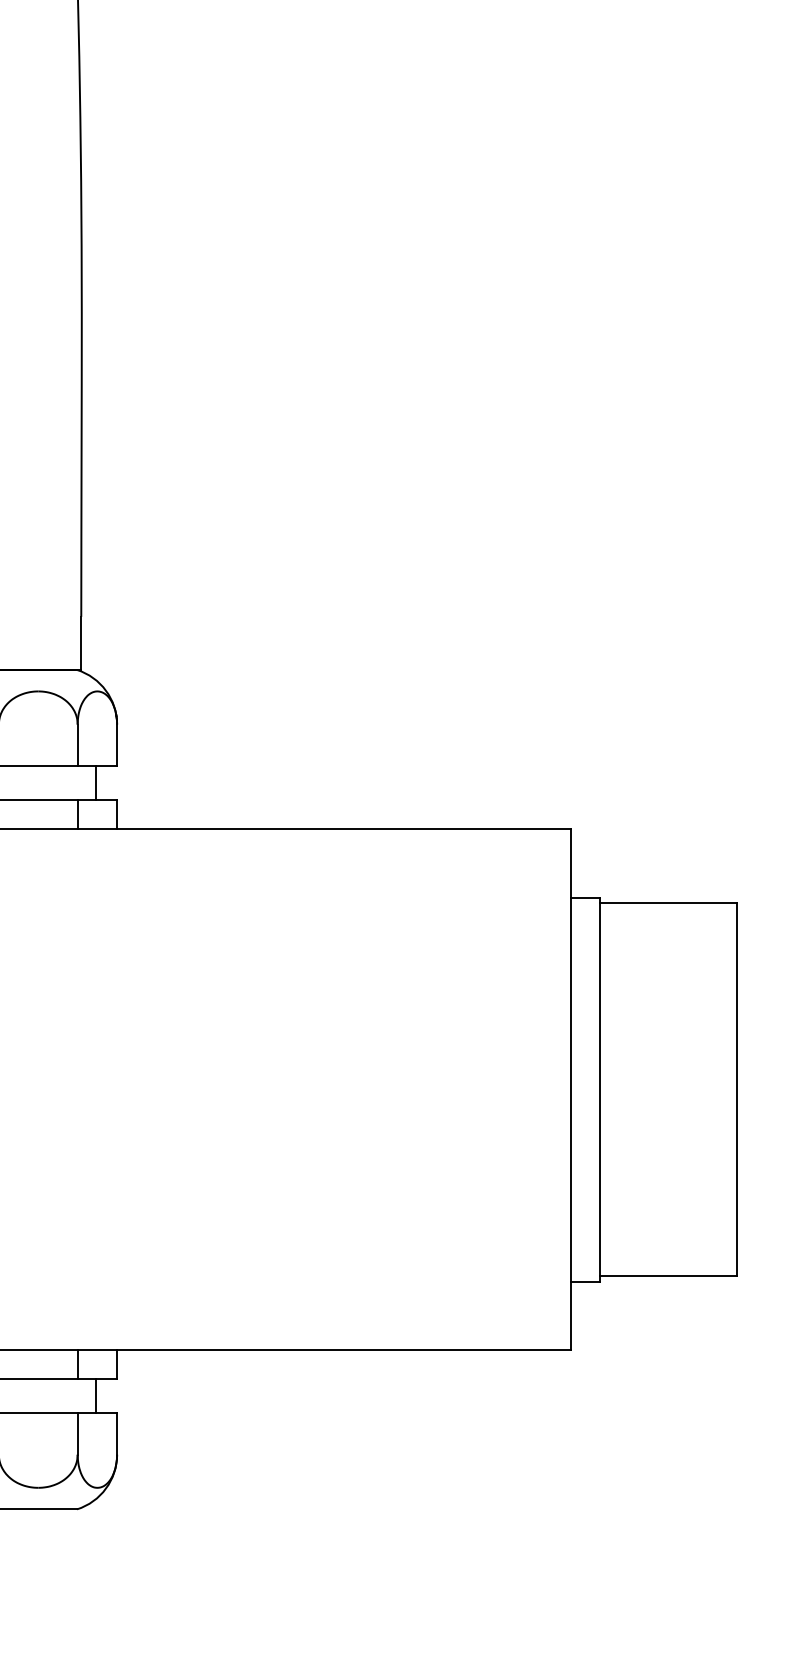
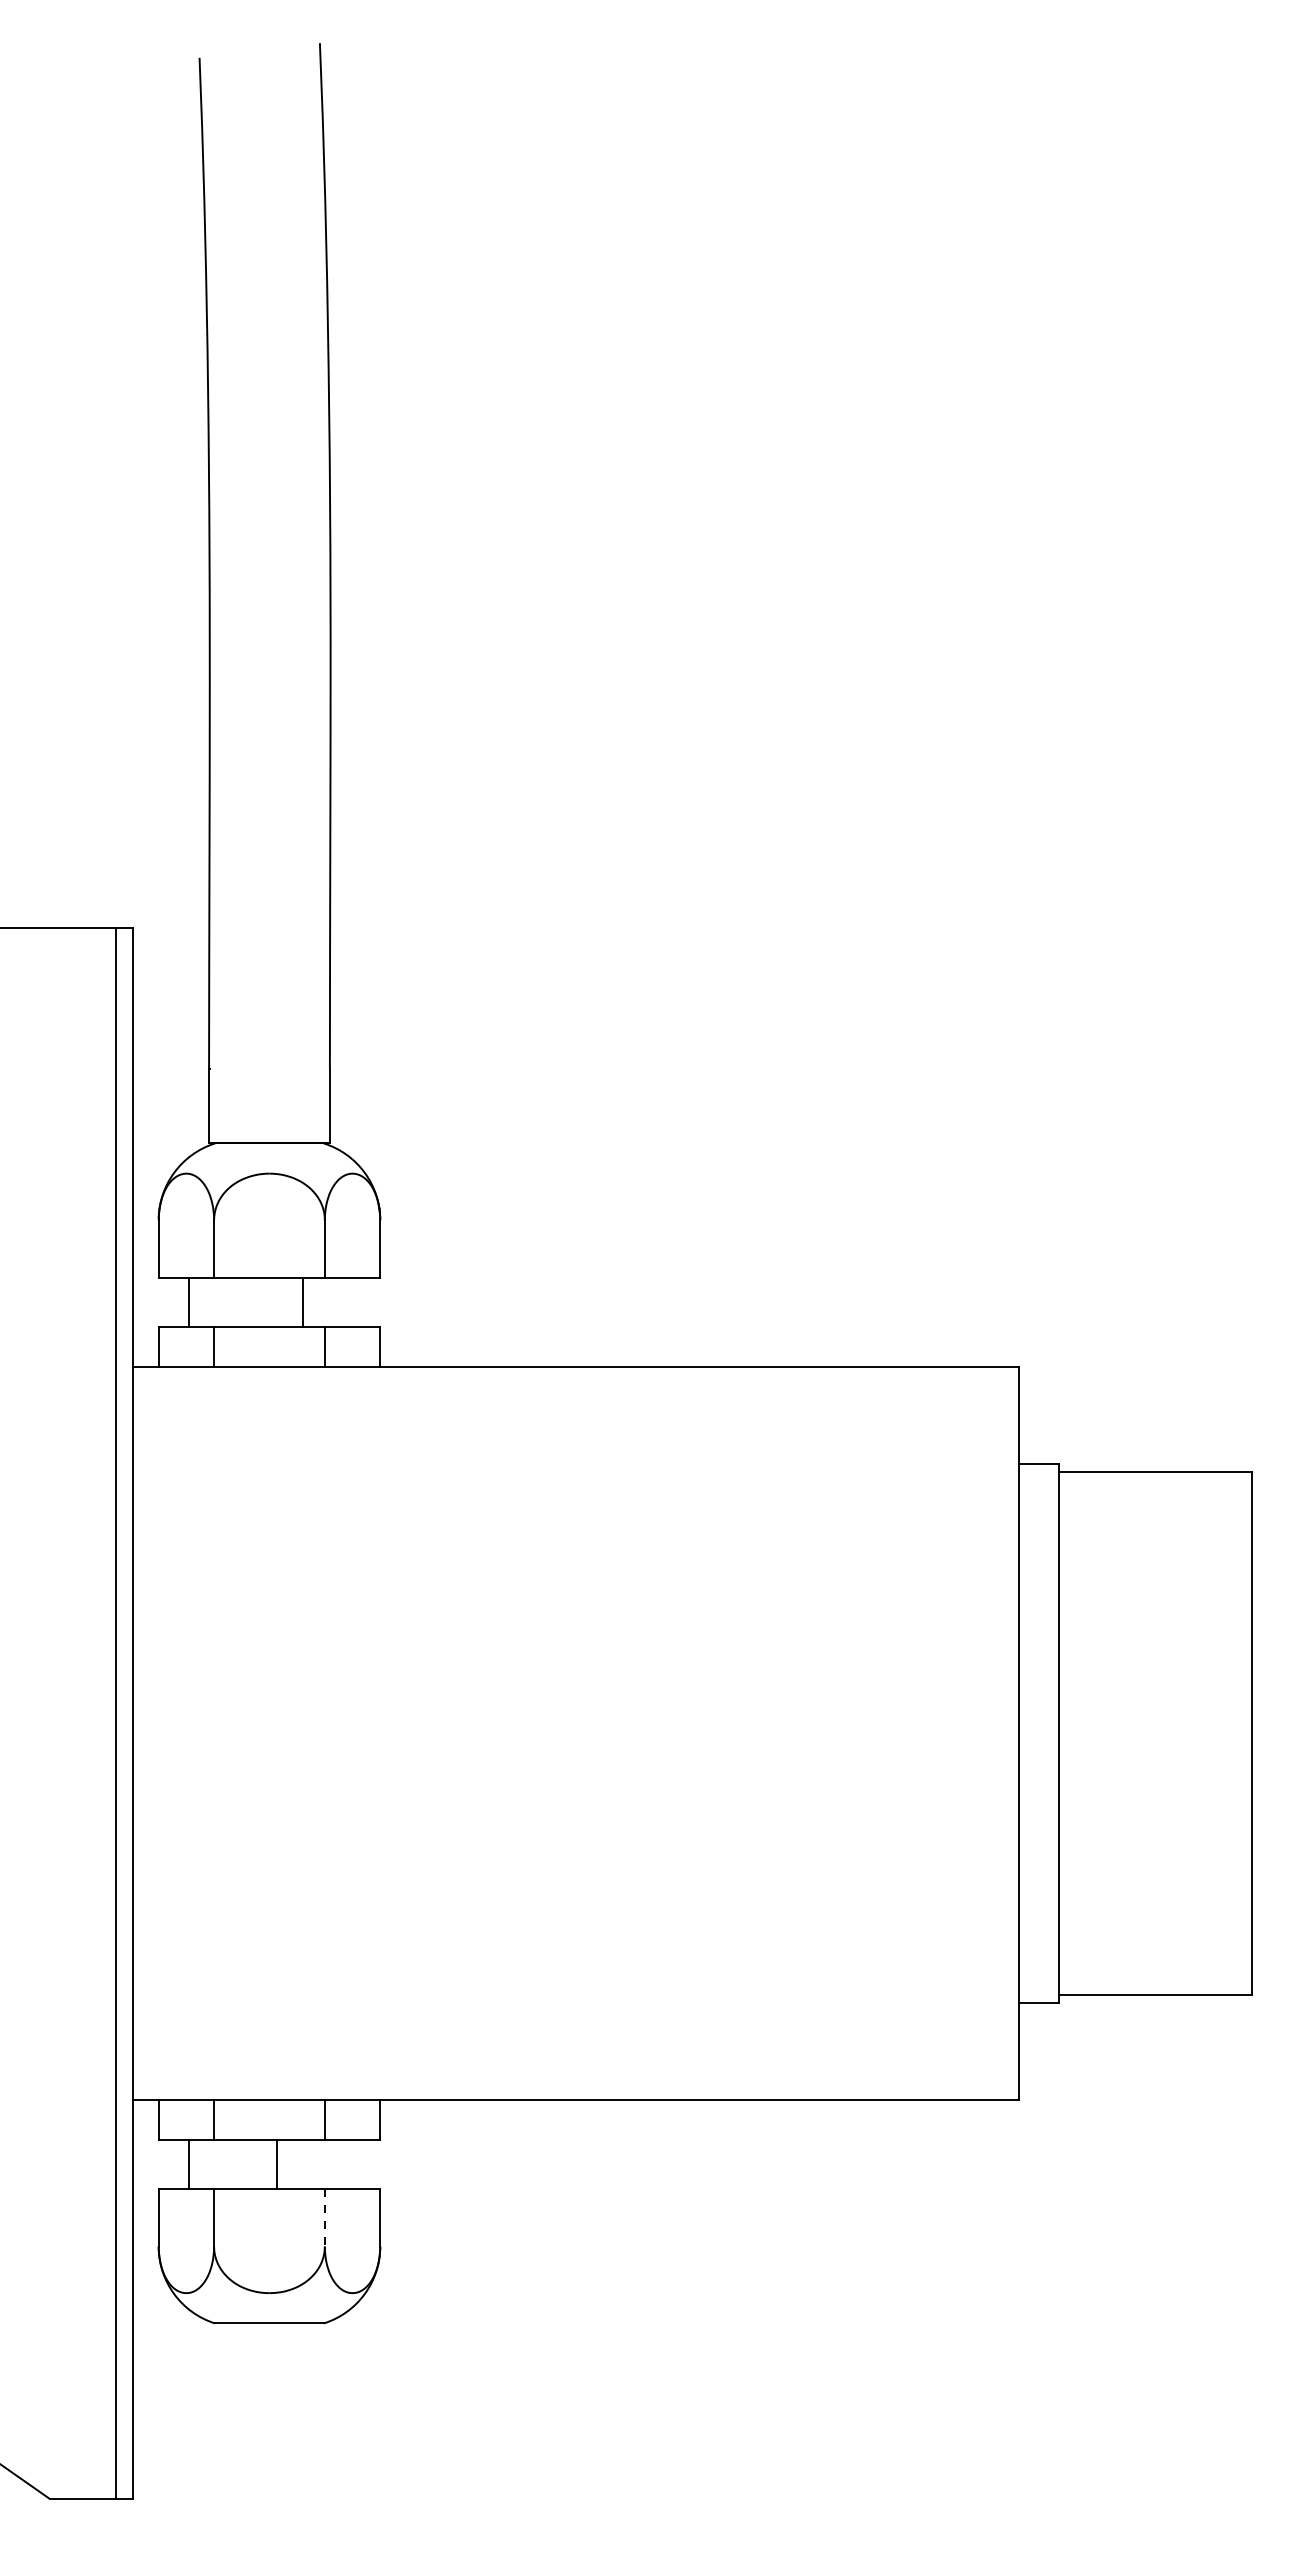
line: (95, 783) -> (303, 1302), moved
line: (95, 1396) -> (277, 2164), moved
line: (77, 1434) -> (324, 2218), solid -> dashed

